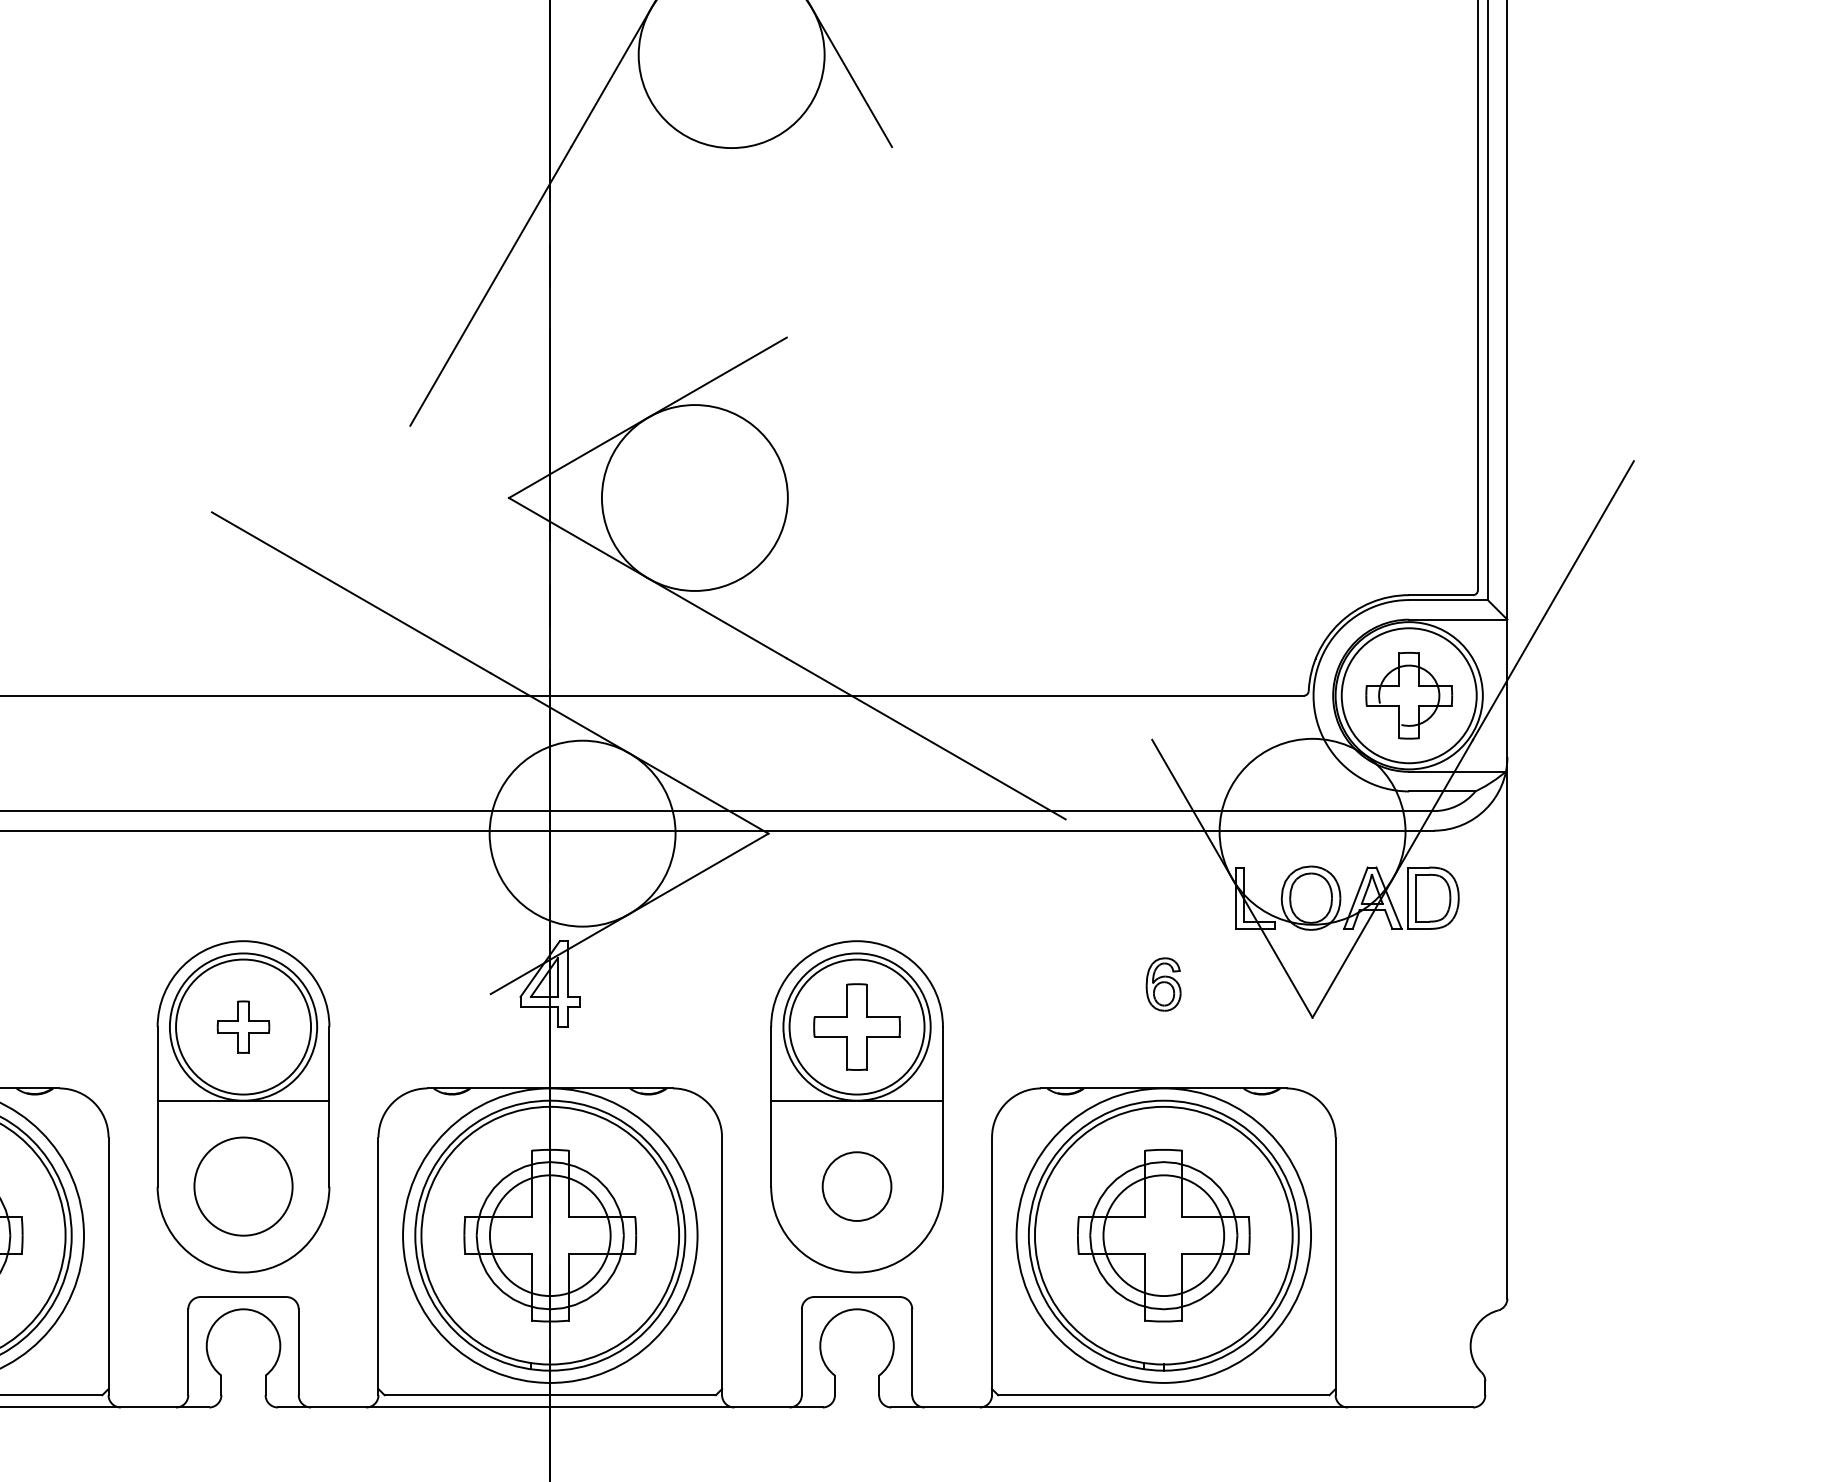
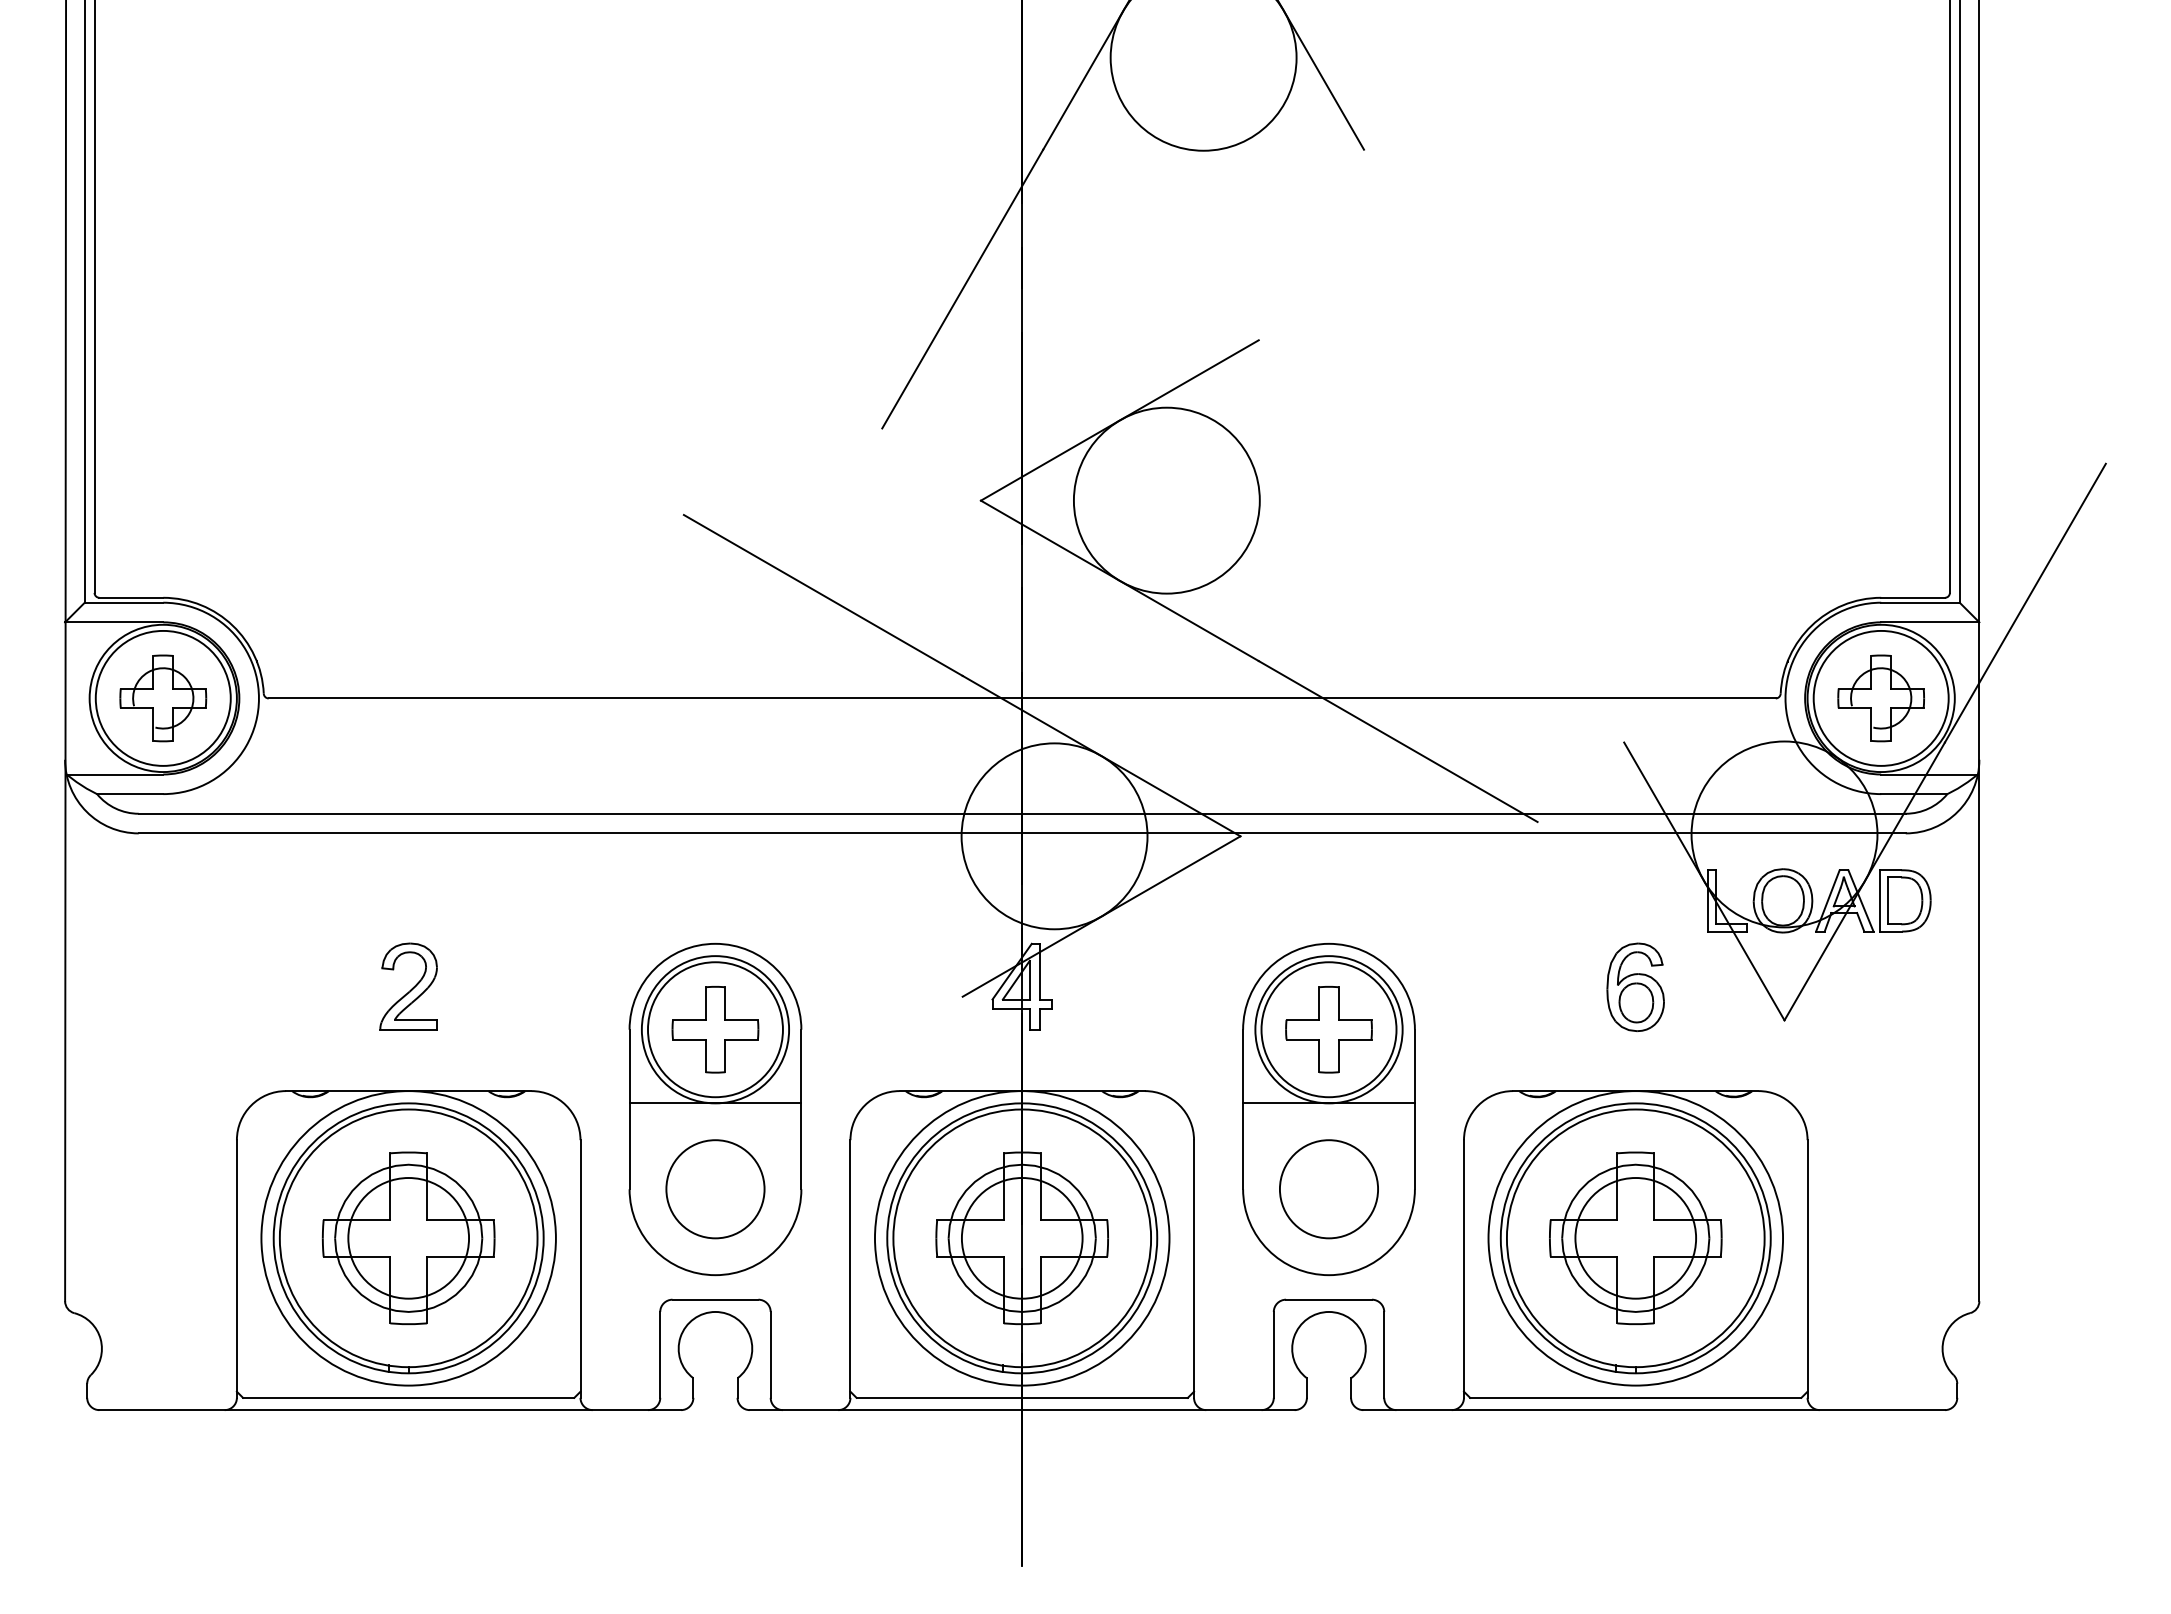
part: (1163, 983) -> (1635, 986), size x1.67
part: (243, 1026) -> (715, 1029), size x1.67
circle: (856, 1186) -> (1328, 1189), size x1.43

